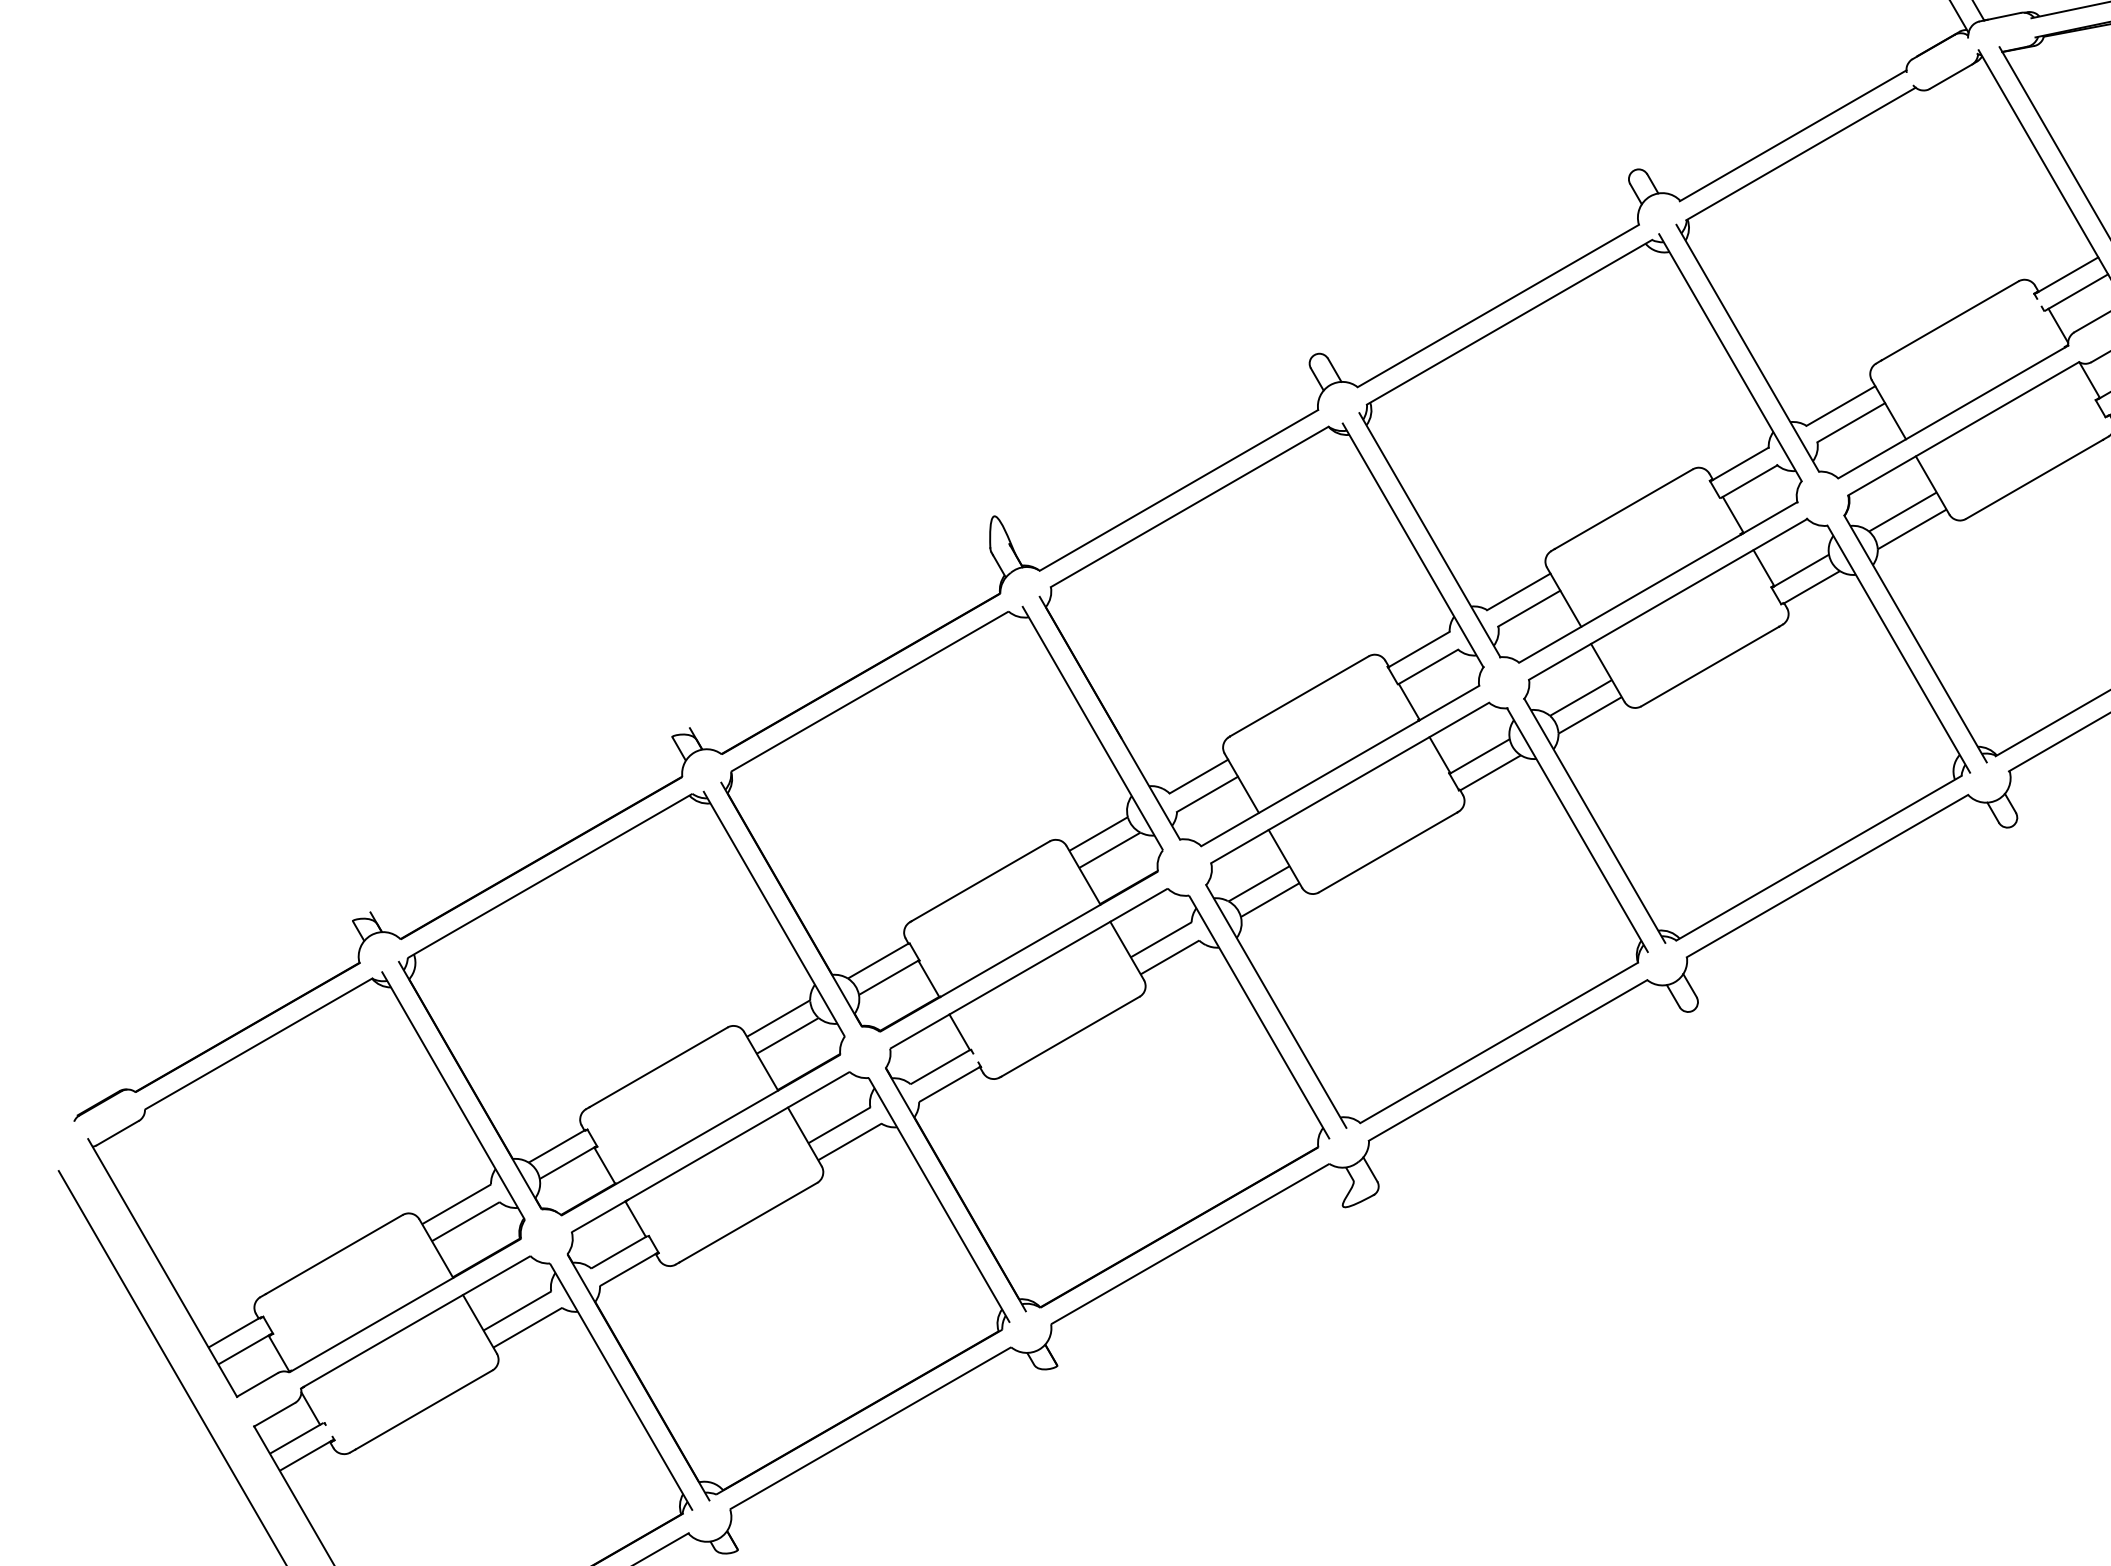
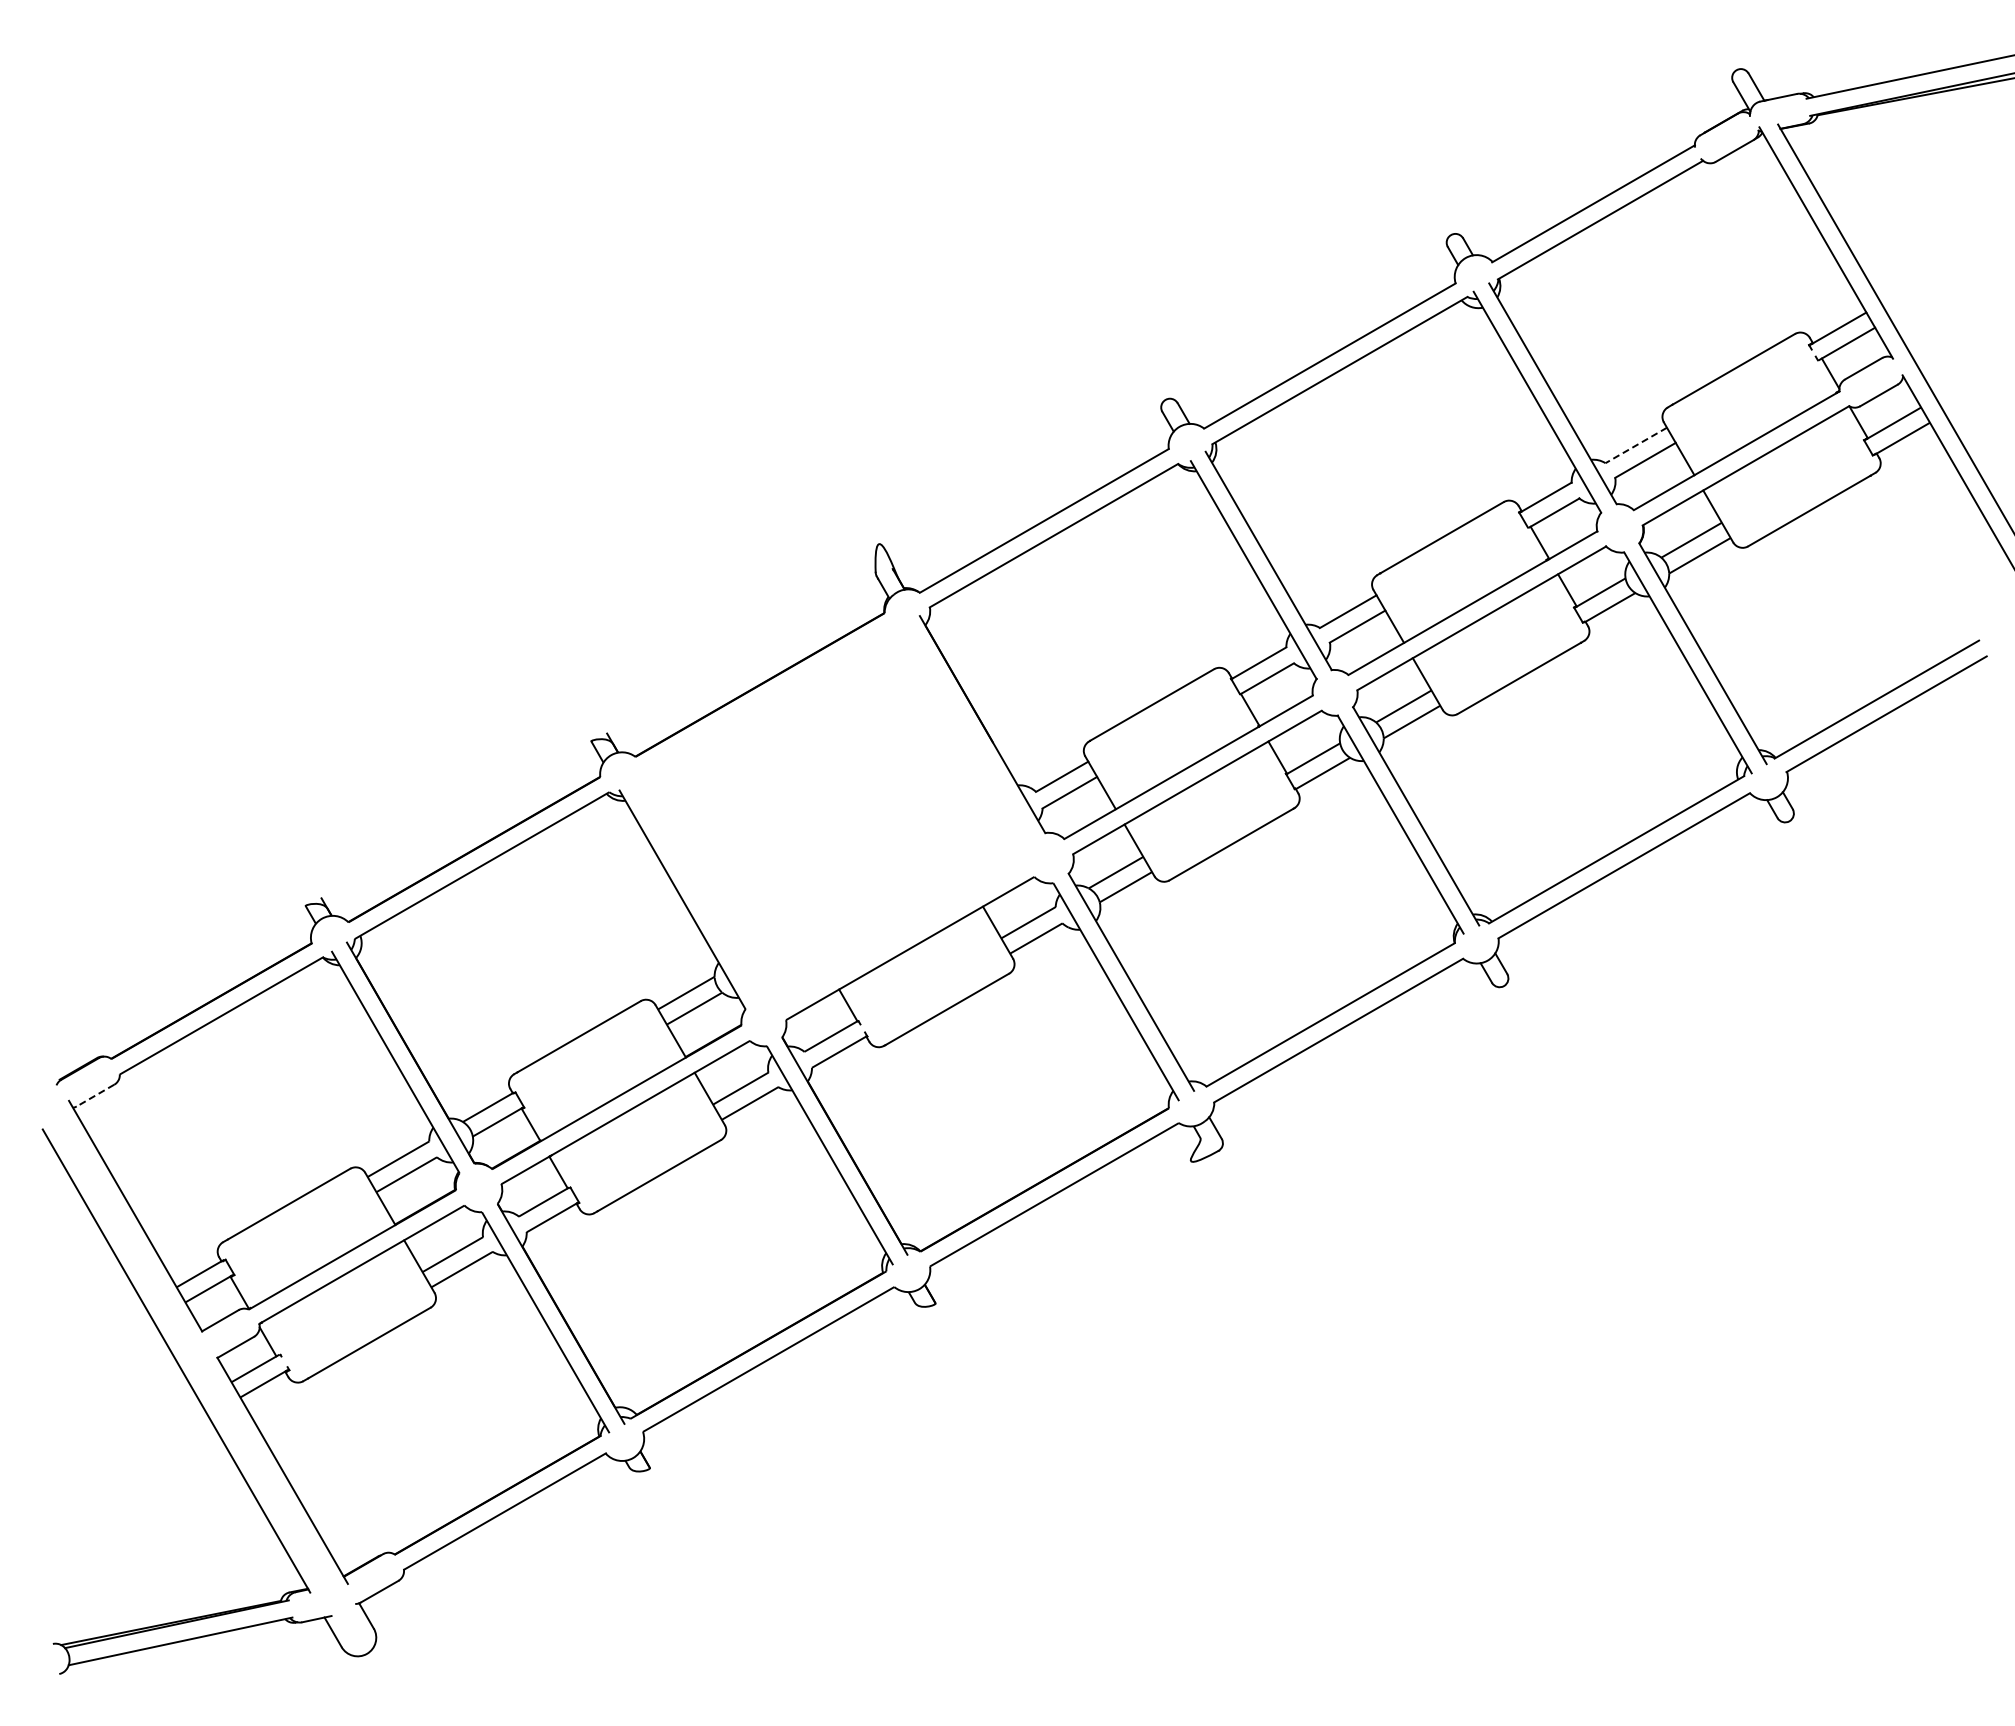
line: (1841, 406) -> (1636, 445), solid -> dashed
part: (942, 818) -> (832, 814), removed
line: (117, 1133) -> (95, 1095), solid -> dashed

